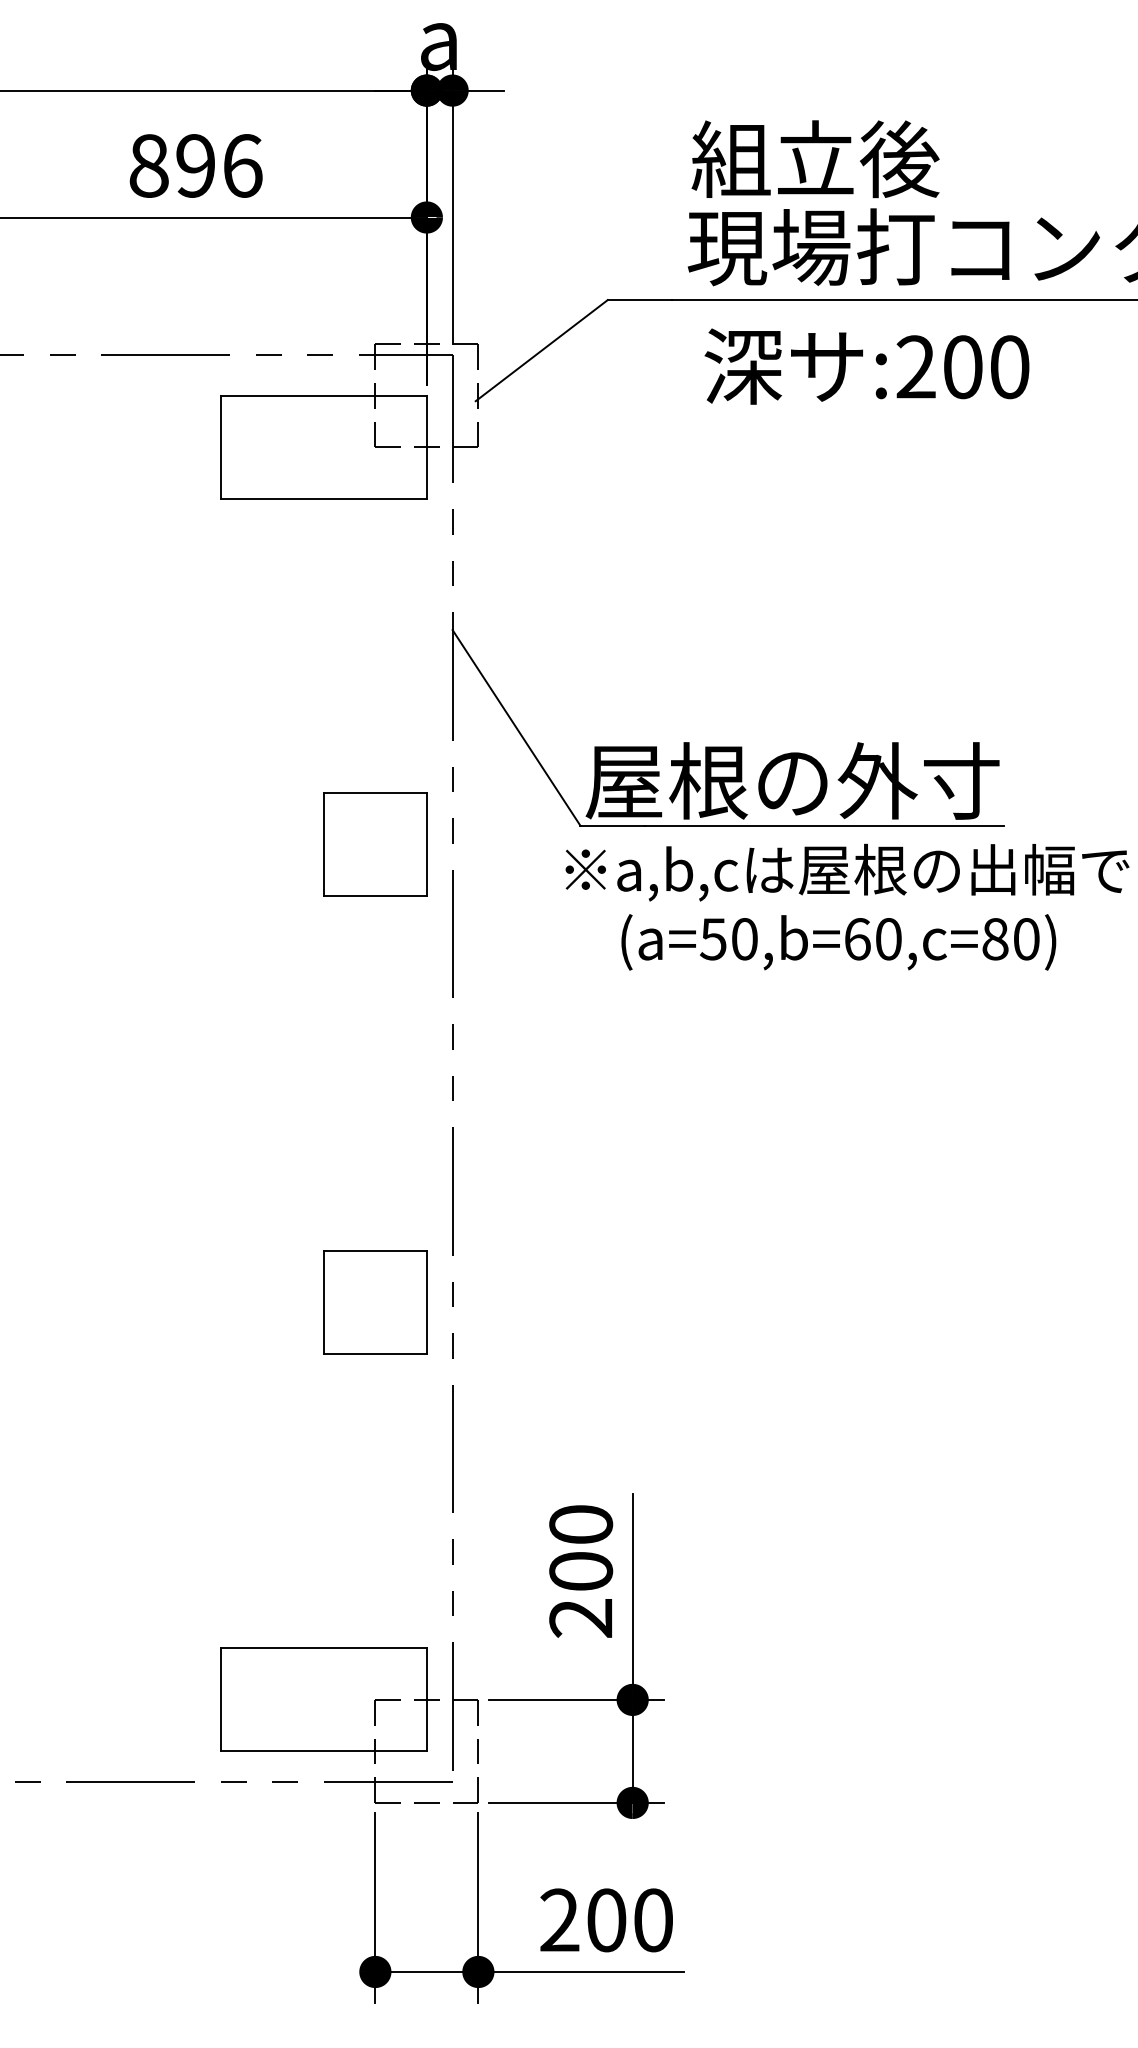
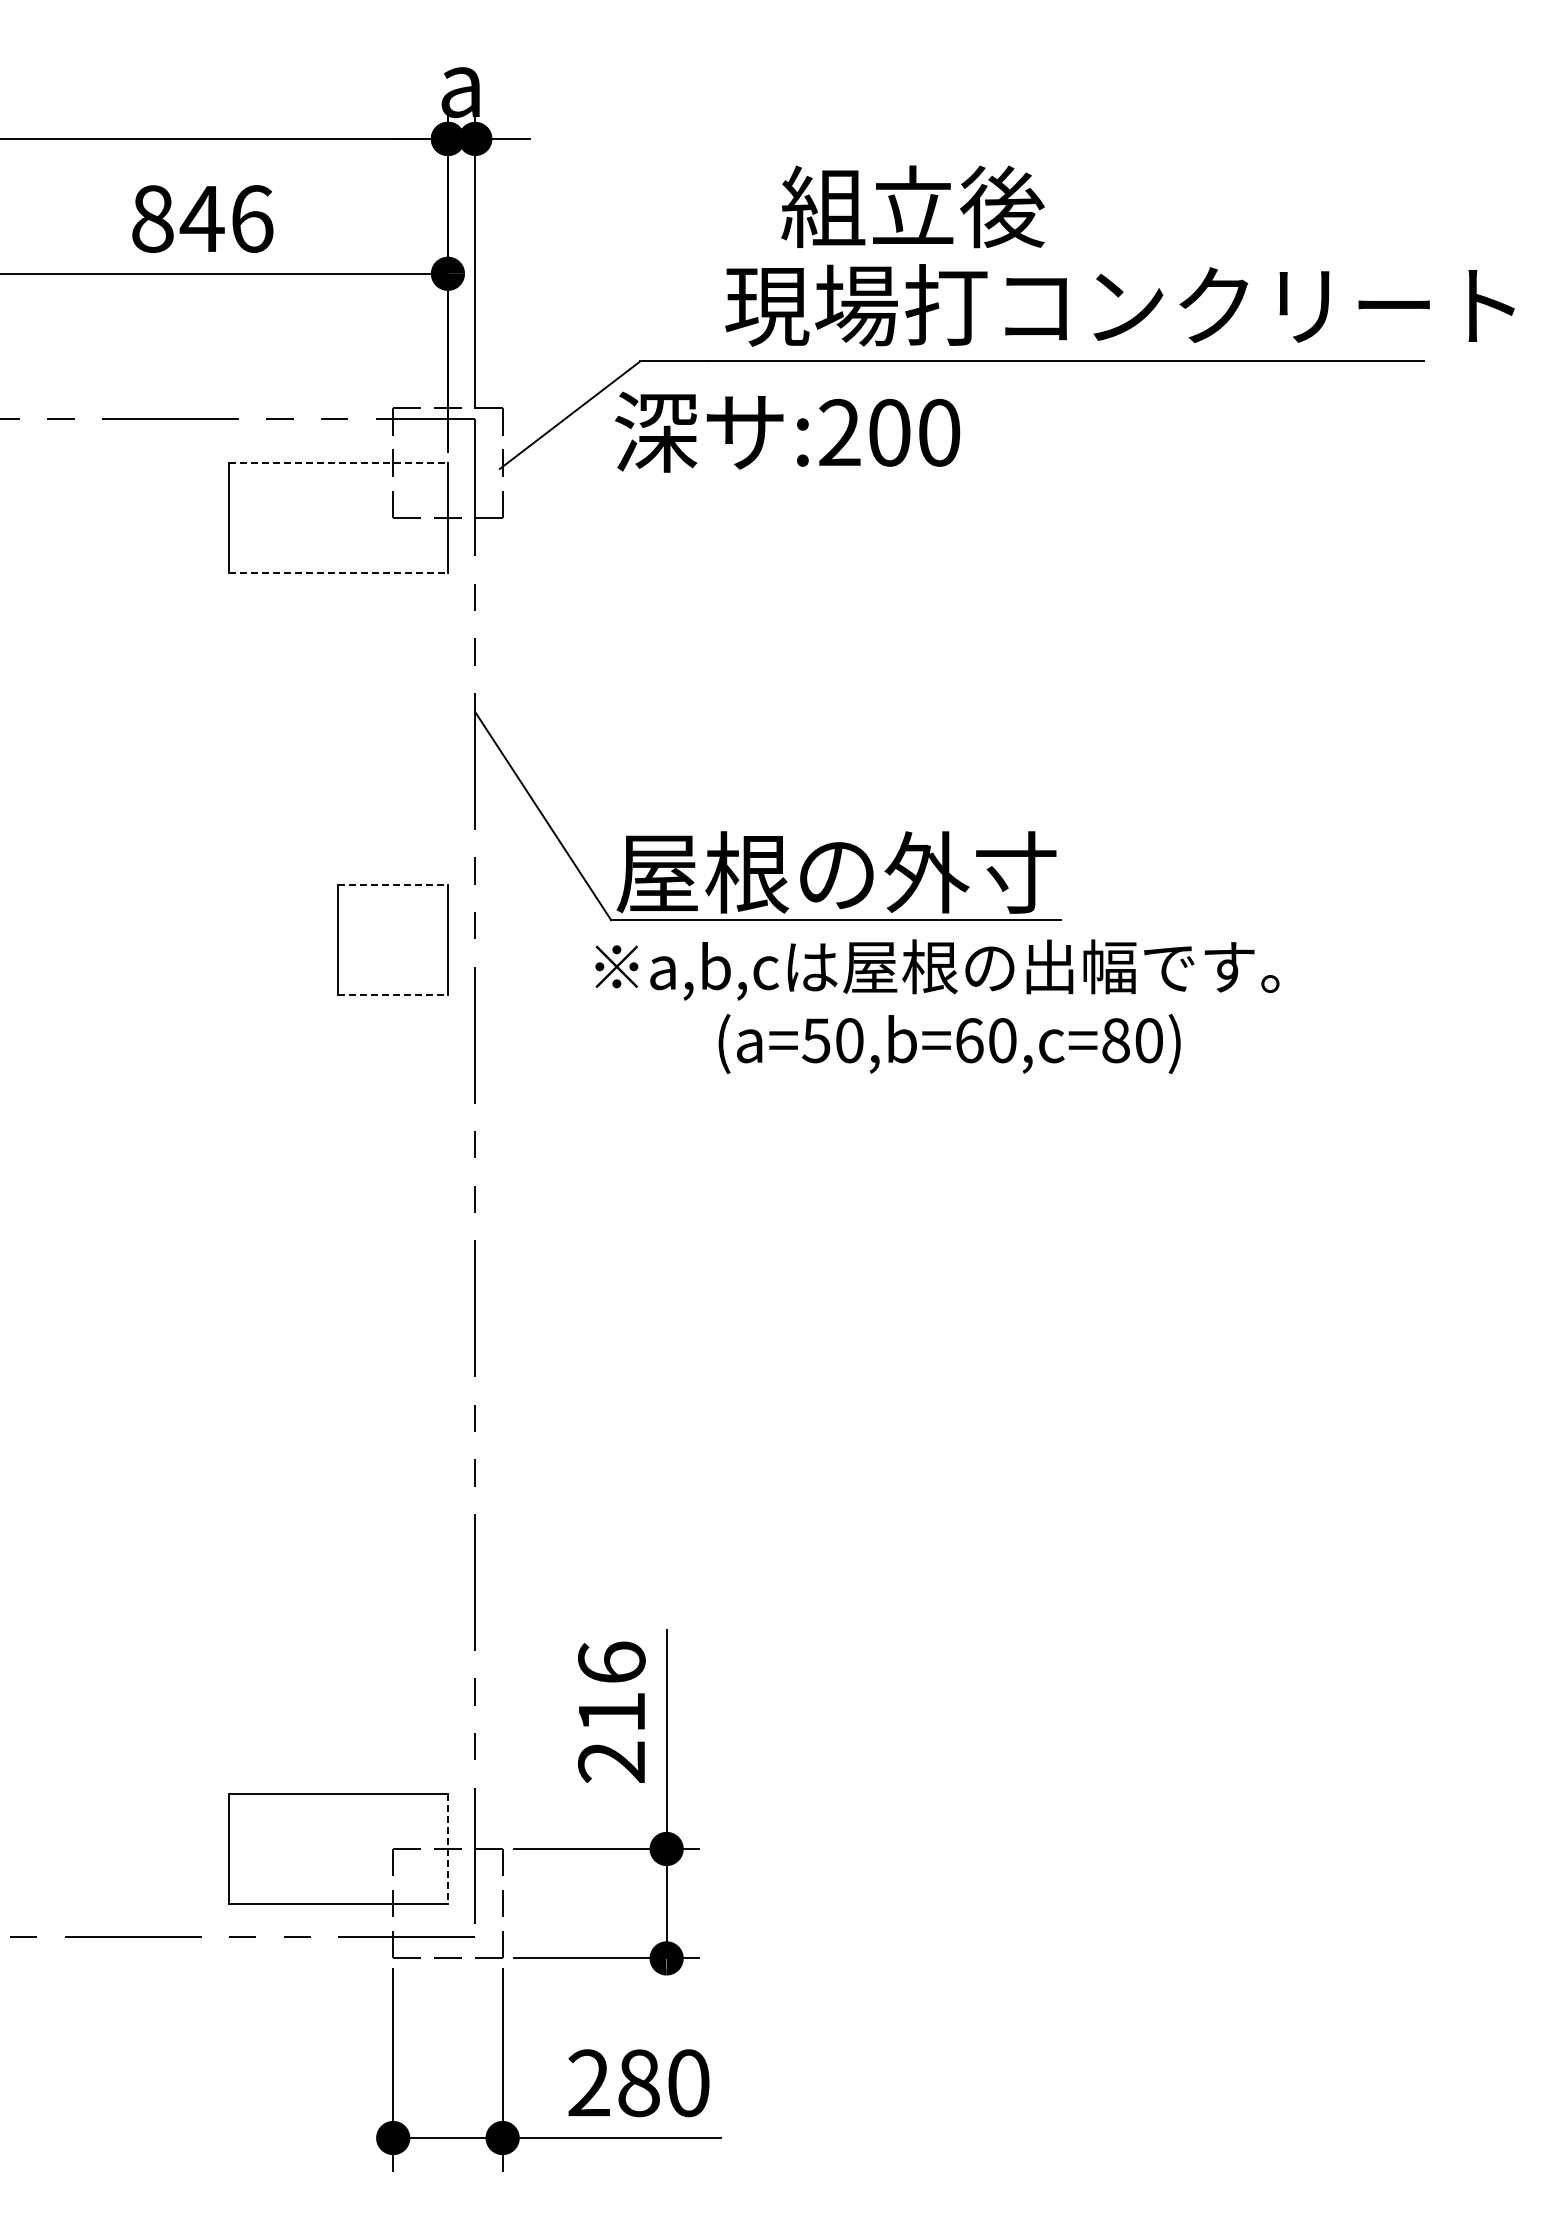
text: (815, 158) -> (912, 206), moved
text: (194, 165) -> (201, 218), 896 -> 846
text: (866, 365) -> (787, 431), moved
line: (323, 396) -> (338, 463), solid -> dashed
line: (323, 498) -> (338, 572), solid -> dashed
line: (375, 793) -> (393, 885), solid -> dashed
line: (375, 895) -> (393, 994), solid -> dashed
text: (838, 942) -> (949, 1044), moved
part: (374, 1302) -> (392, 1426), removed
text: (580, 1547) -> (611, 1686), 200 -> 216
line: (426, 1699) -> (447, 1848), solid -> dashed
text: (606, 1919) -> (638, 2082), 200 -> 280

